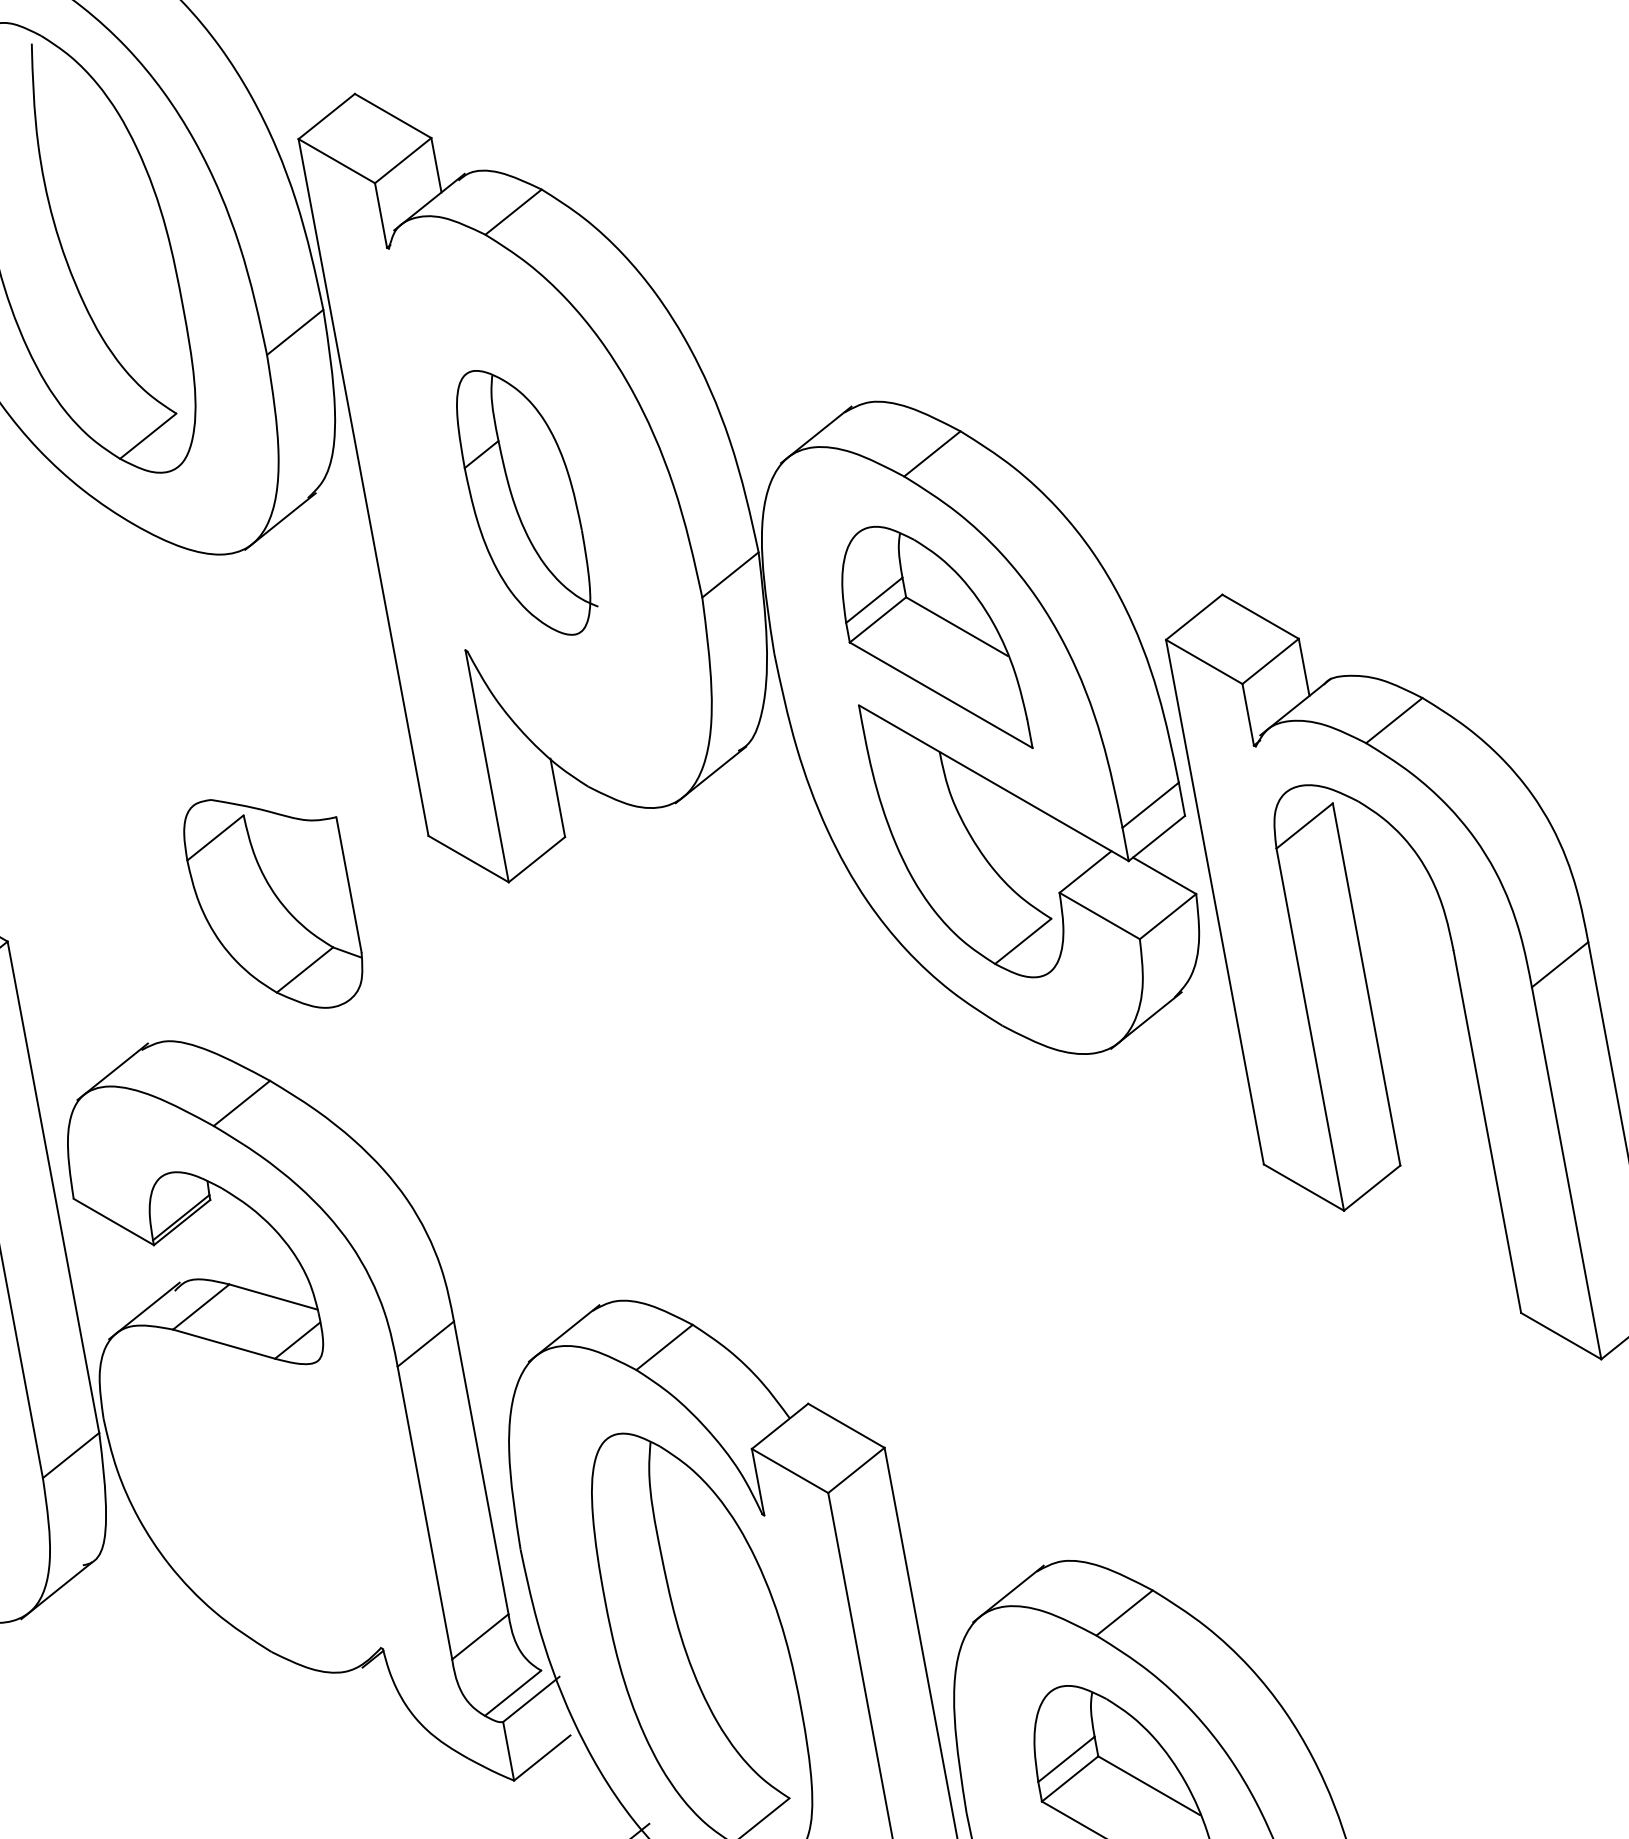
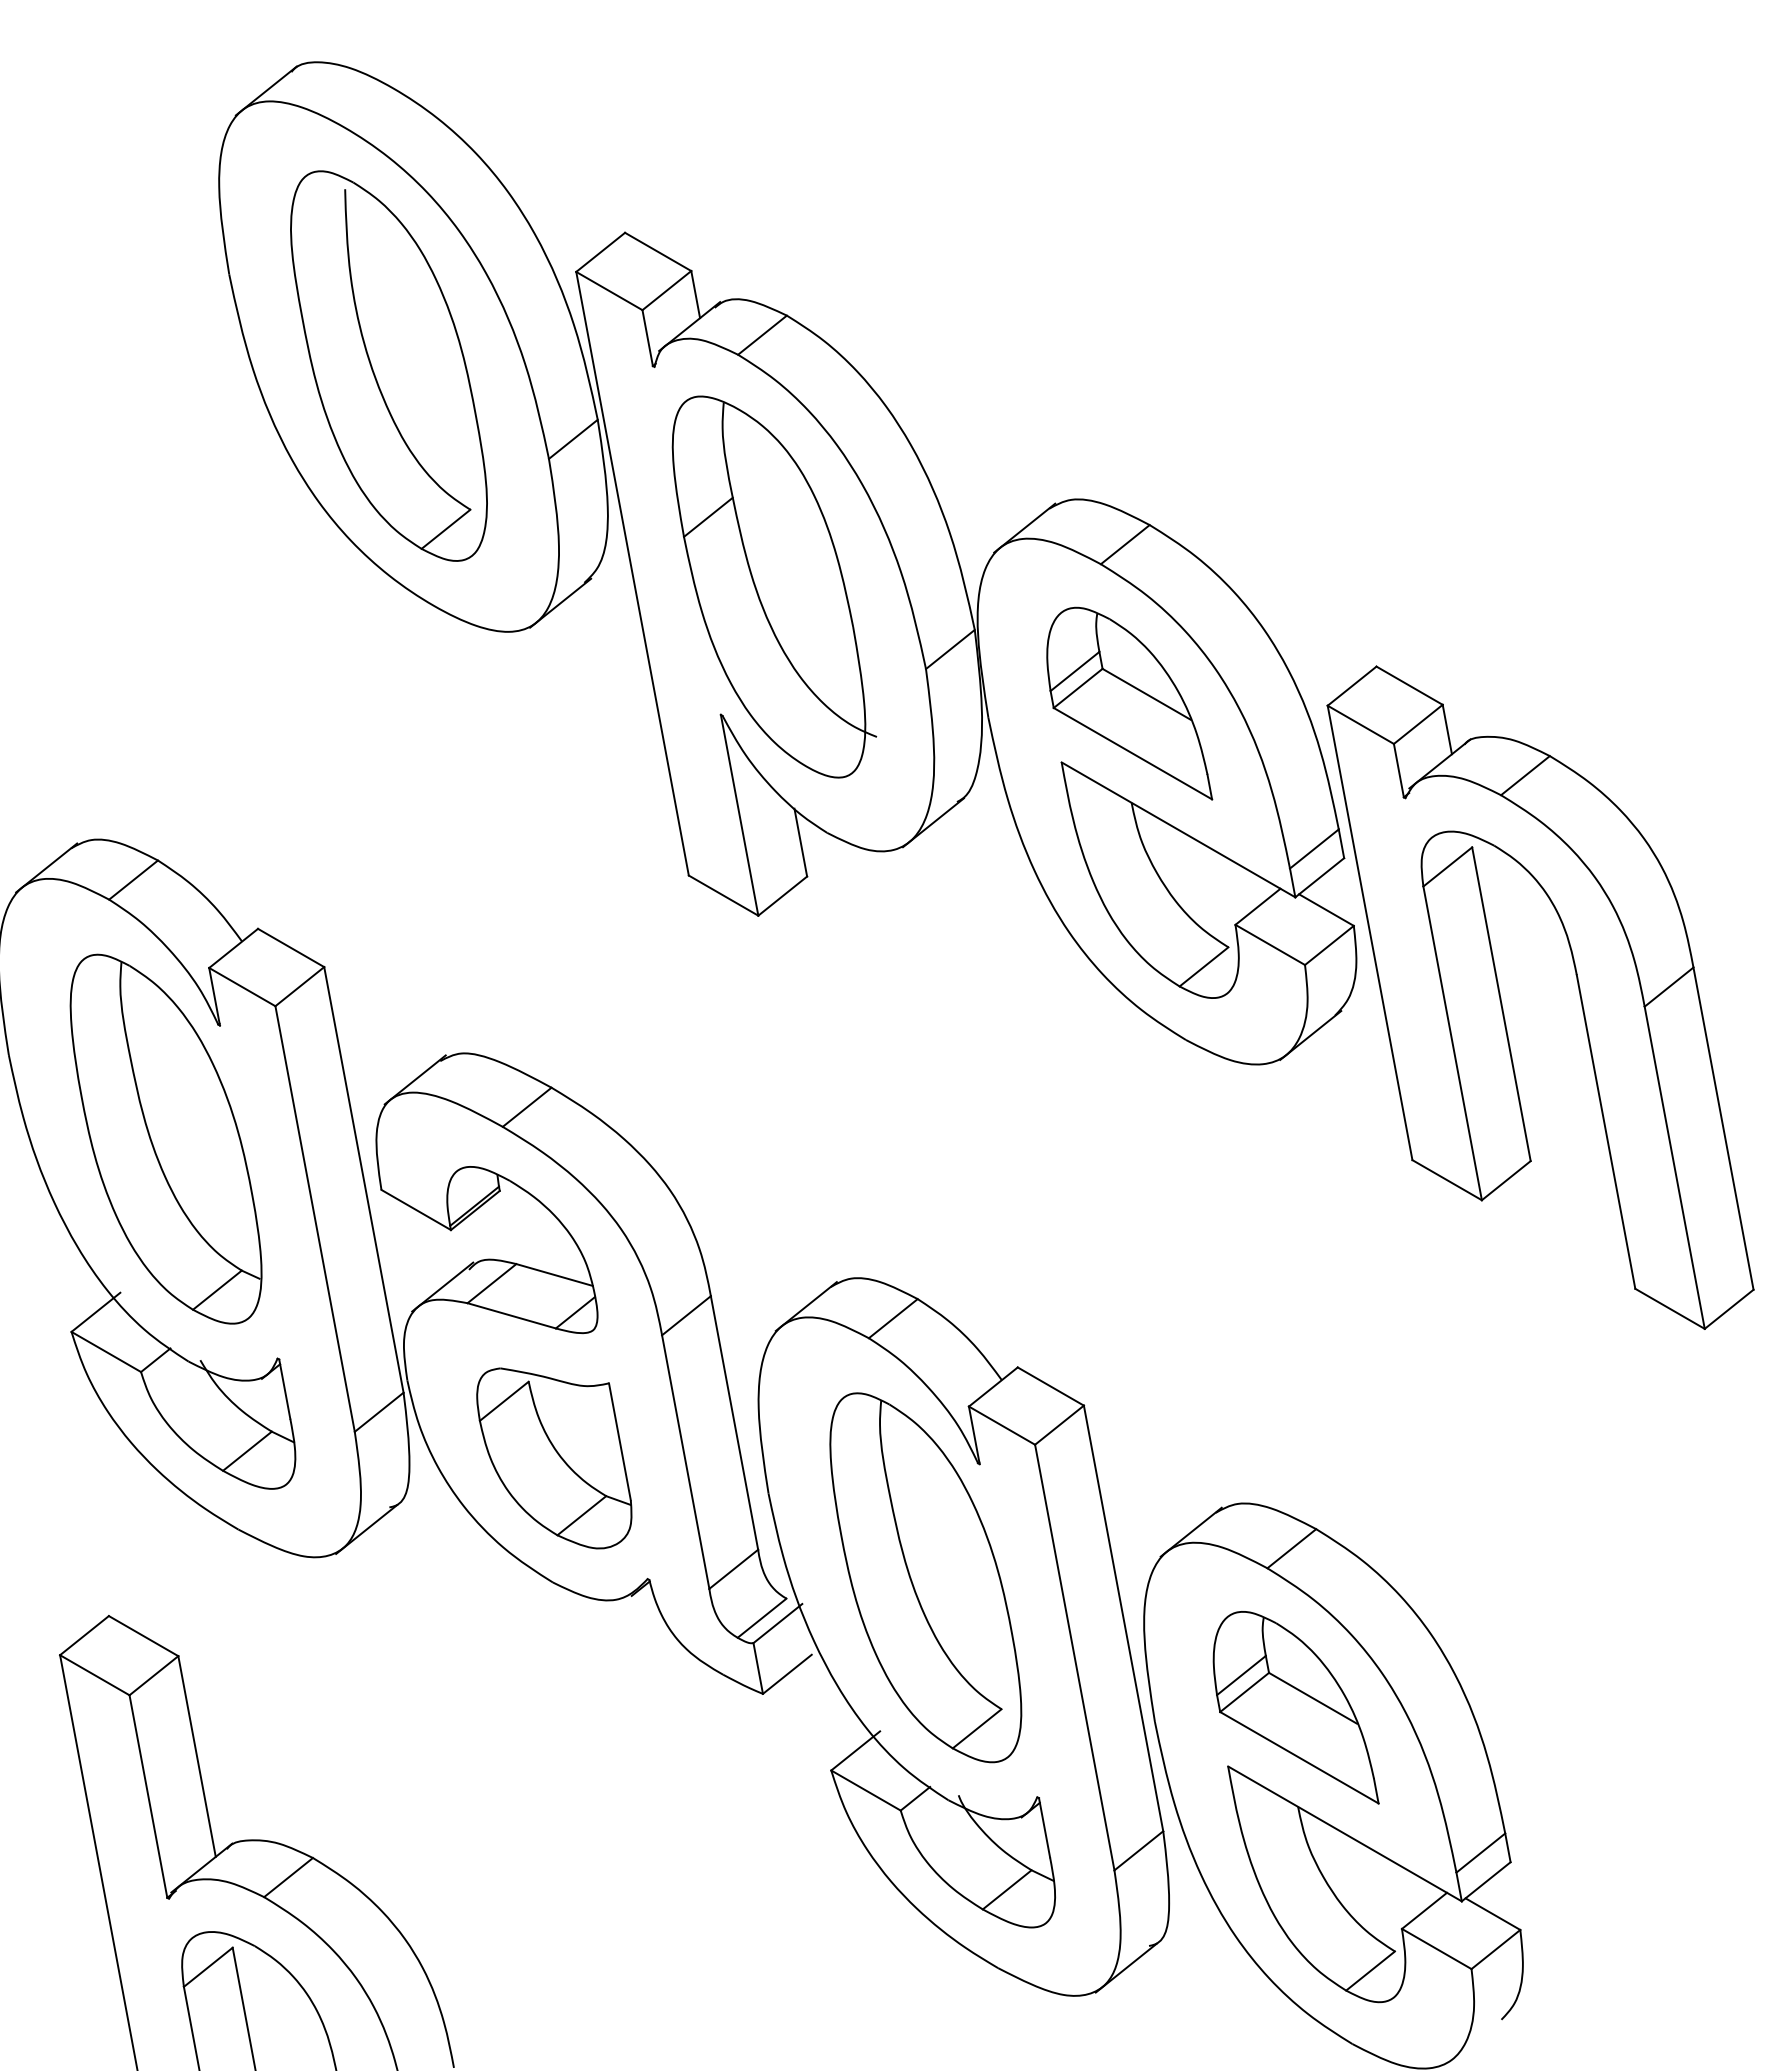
part: (527, 502) -> (774, 586), size x1.67
part: (273, 903) -> (554, 1458), moved

